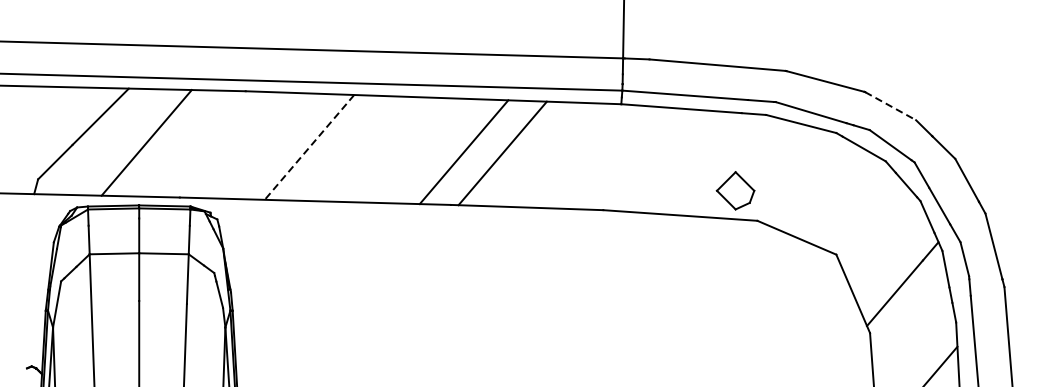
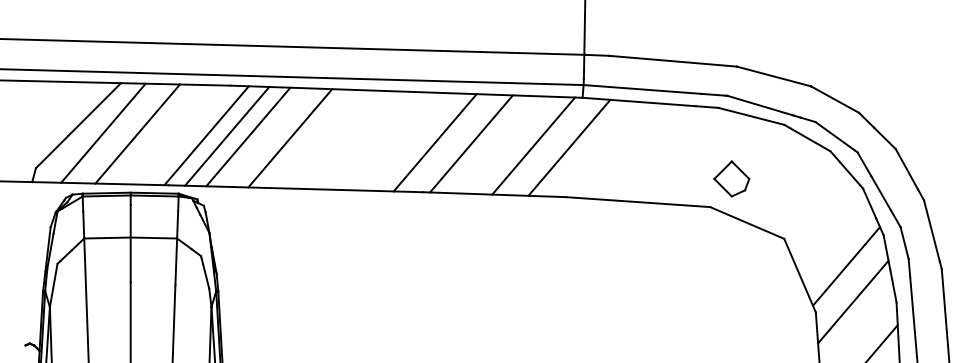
line: (891, 106) -> (835, 99), dashed -> solid
line: (110, 141) -> (103, 132), added
line: (220, 144) -> (206, 135), added
line: (242, 144) -> (227, 135), added
line: (264, 145) -> (248, 136), added
line: (309, 147) -> (290, 138), dashed -> solid
line: (568, 155) -> (533, 145), added
line: (607, 157) -> (569, 147), added
part: (735, 190) -> (731, 178), moved
line: (910, 321) -> (853, 301), added

